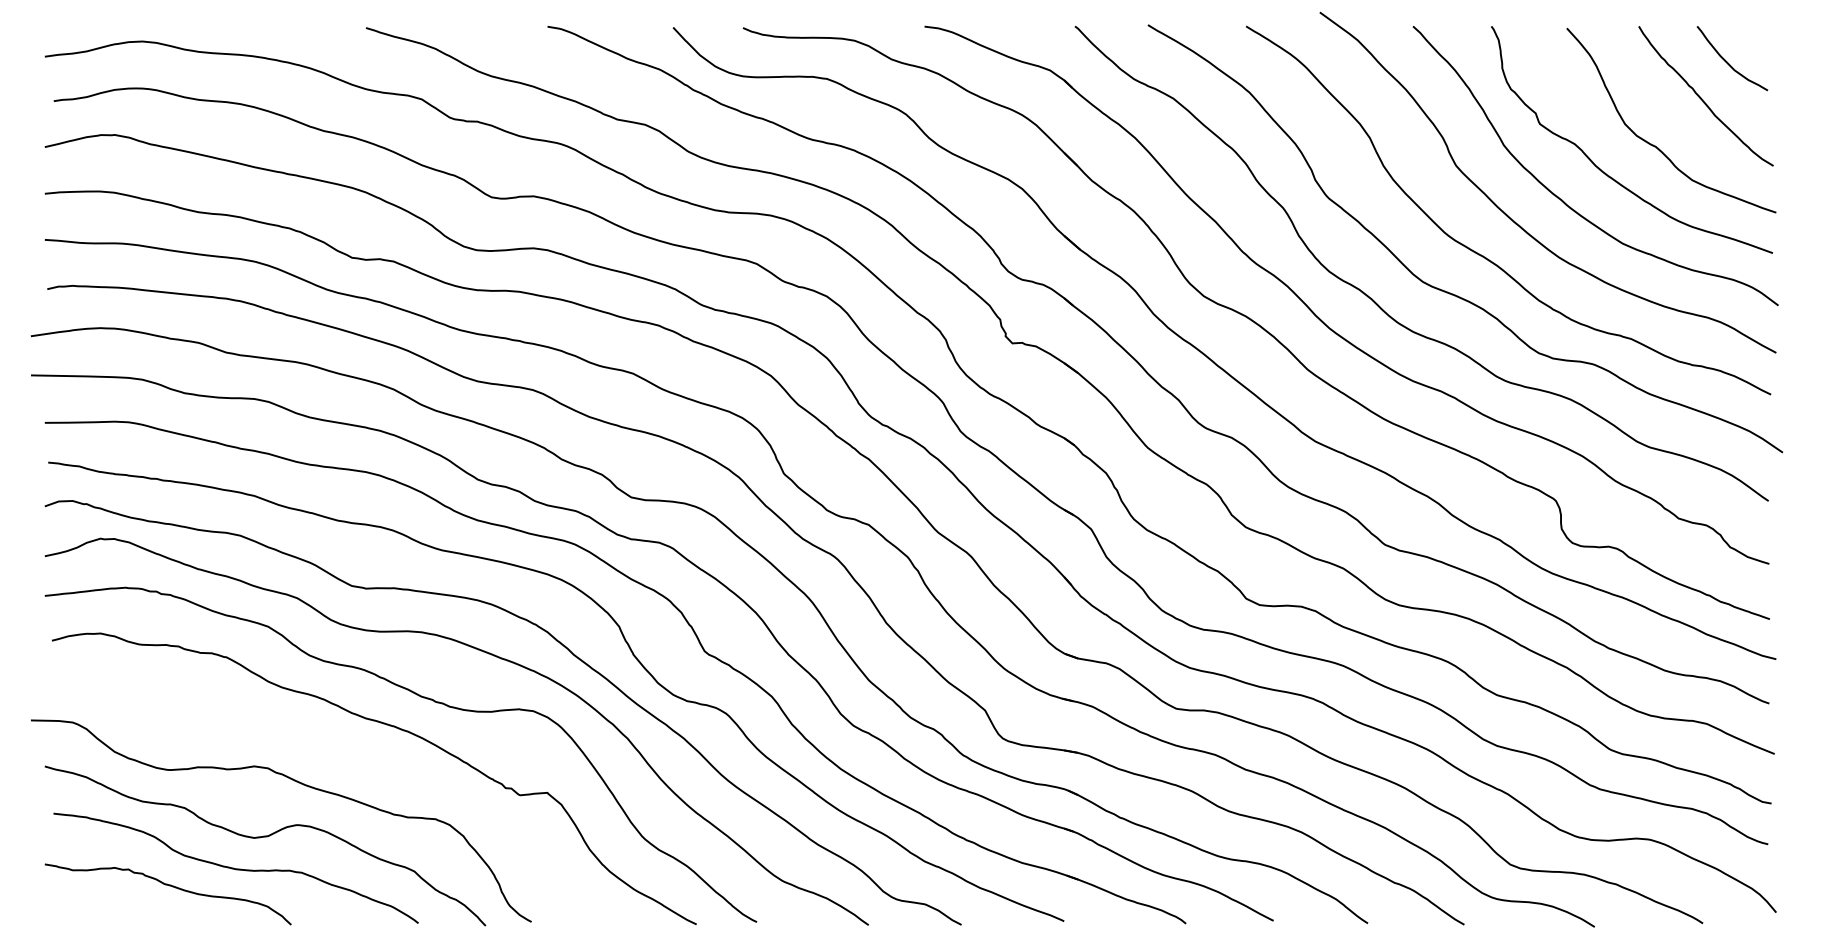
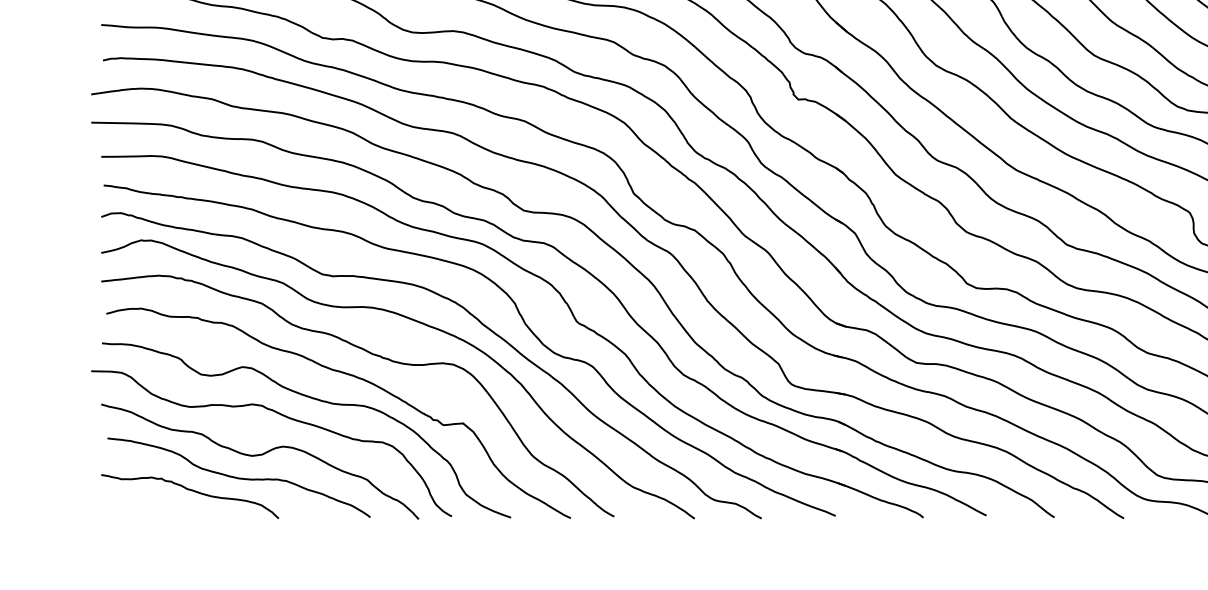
curve: (343, 760) -> (316, 400), added

